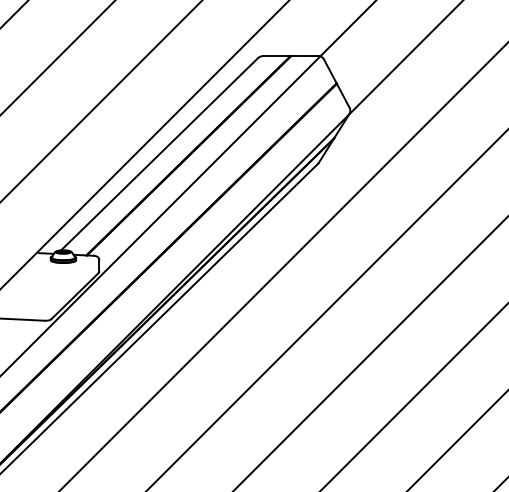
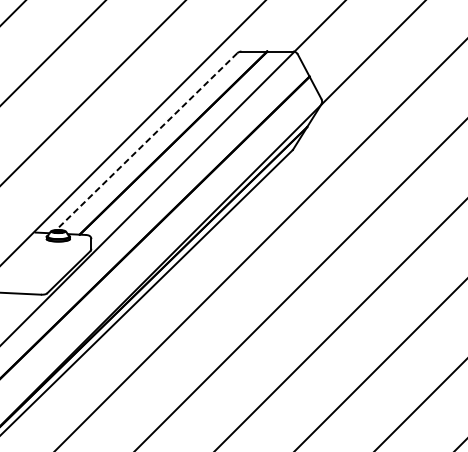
line: (159, 154) -> (146, 141), solid -> dashed

